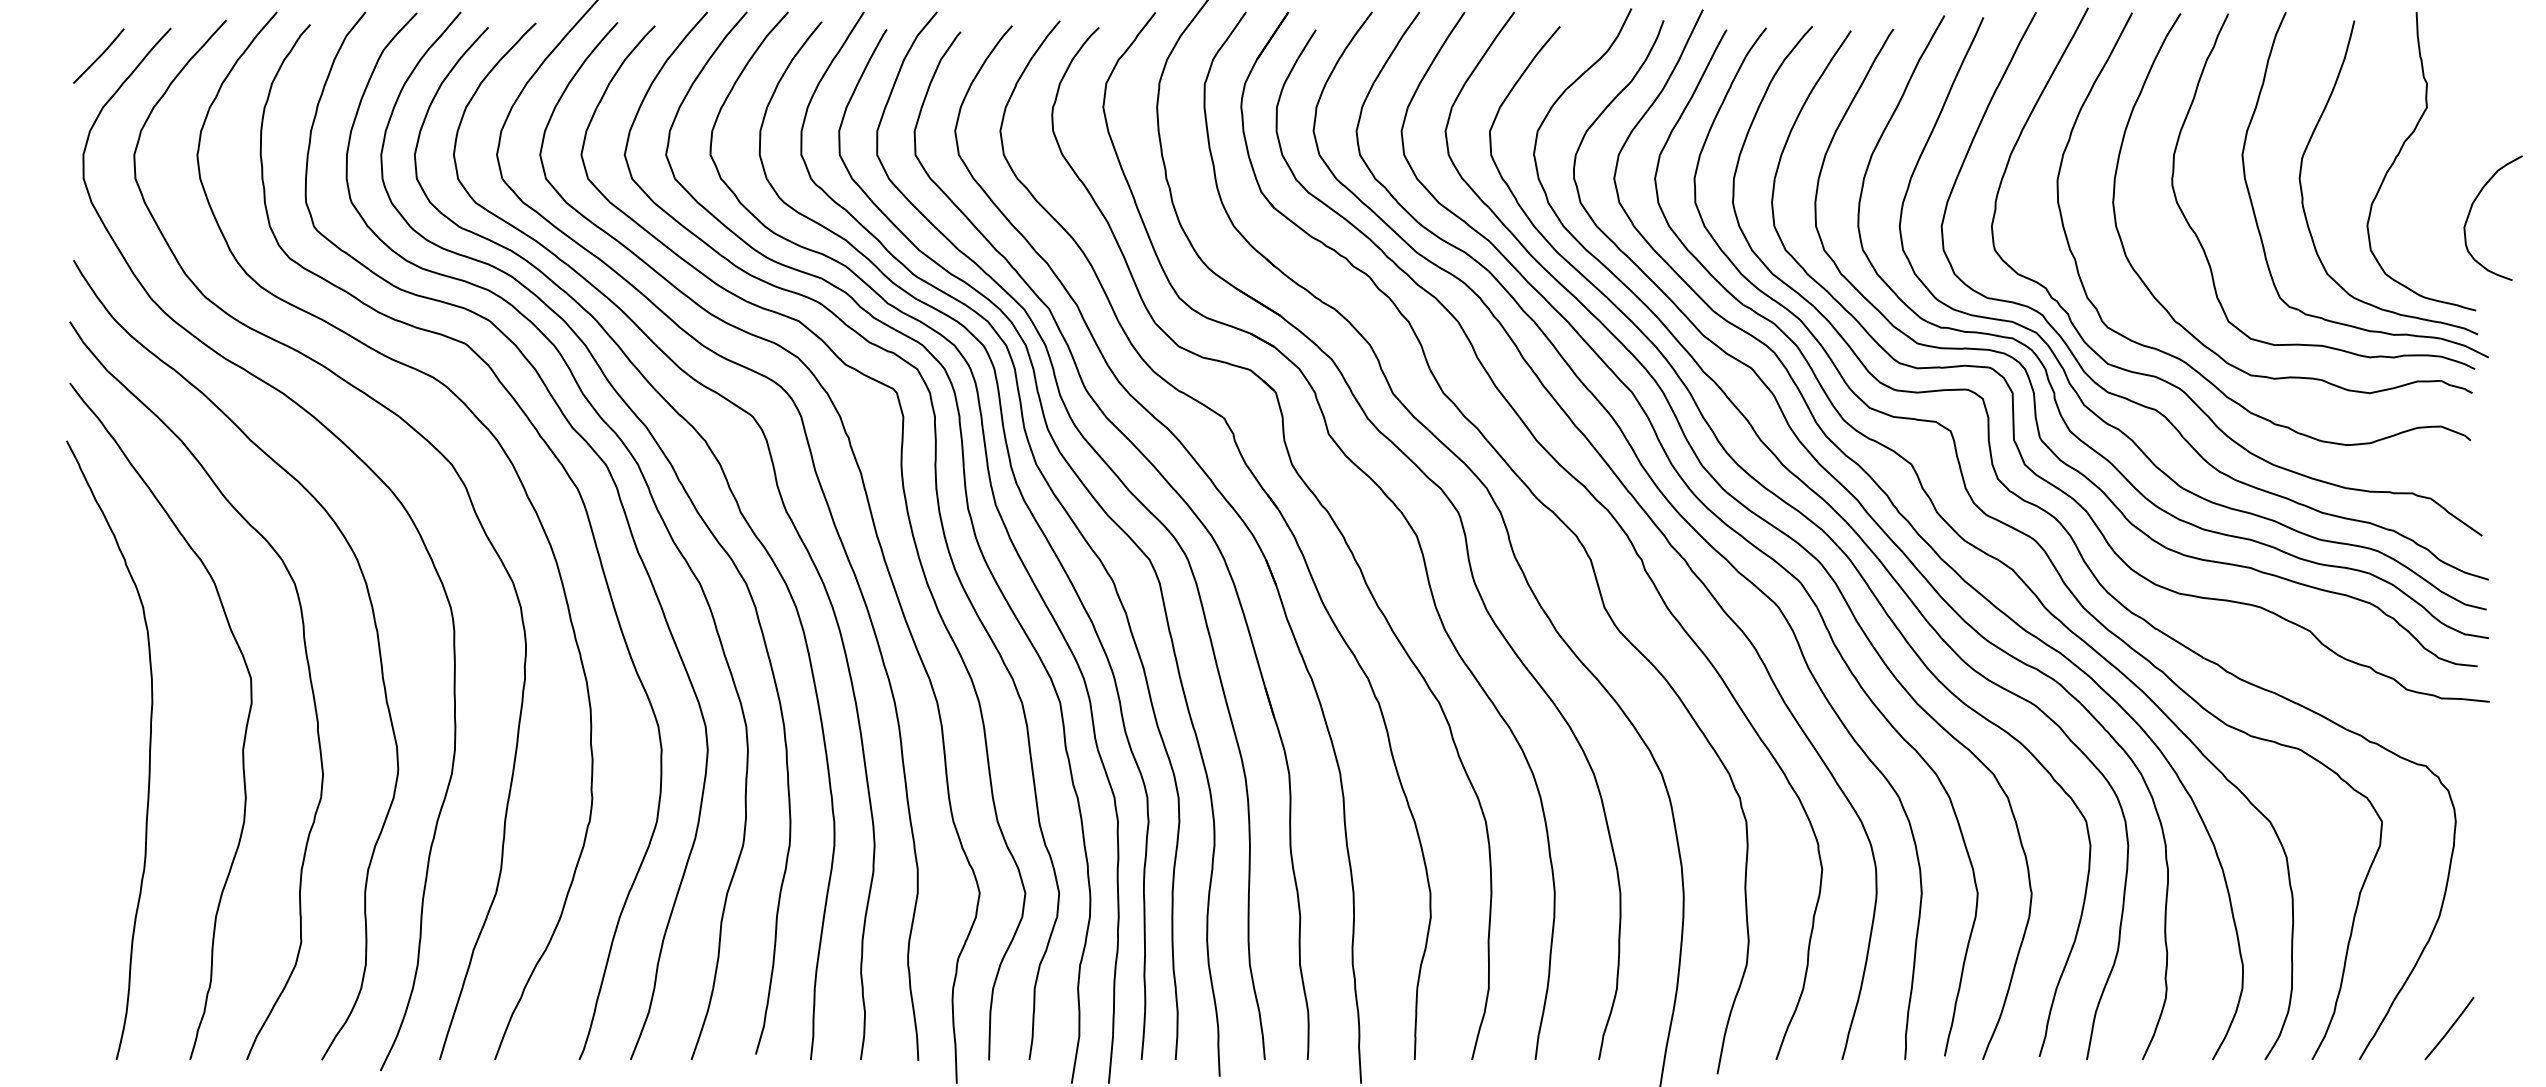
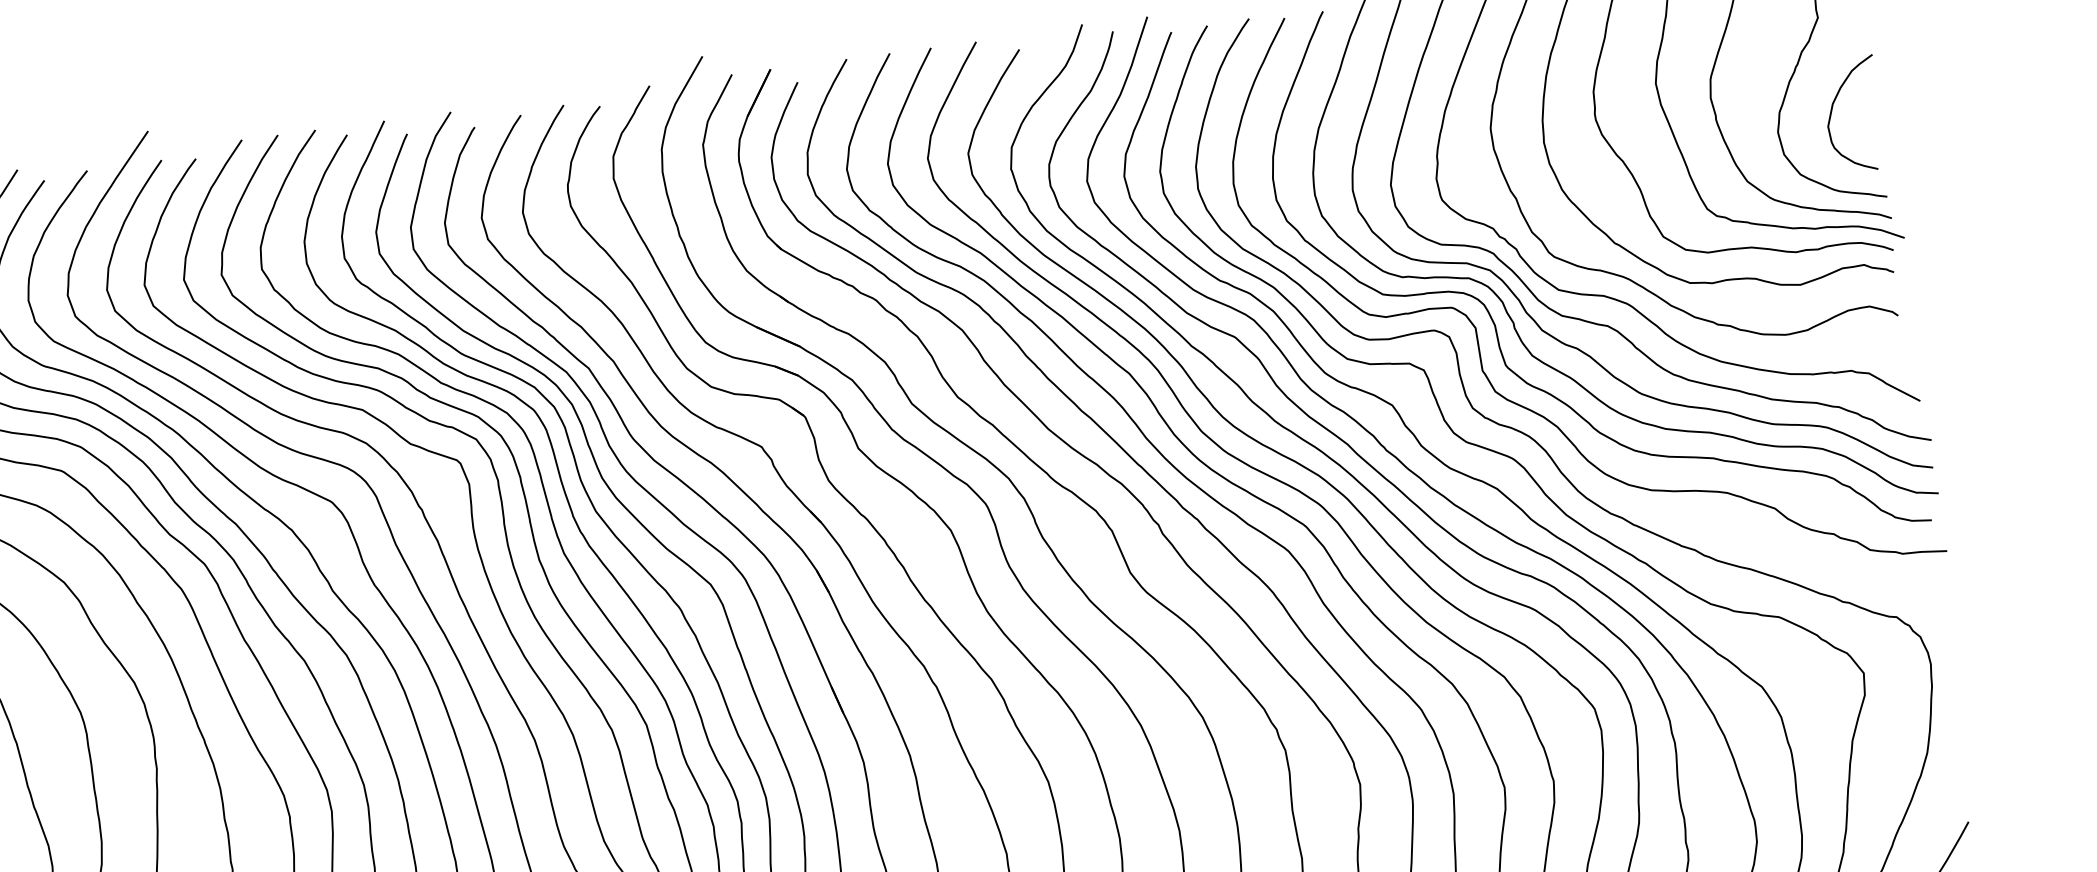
curve: (2471, 210) -> (1832, 110), moved

